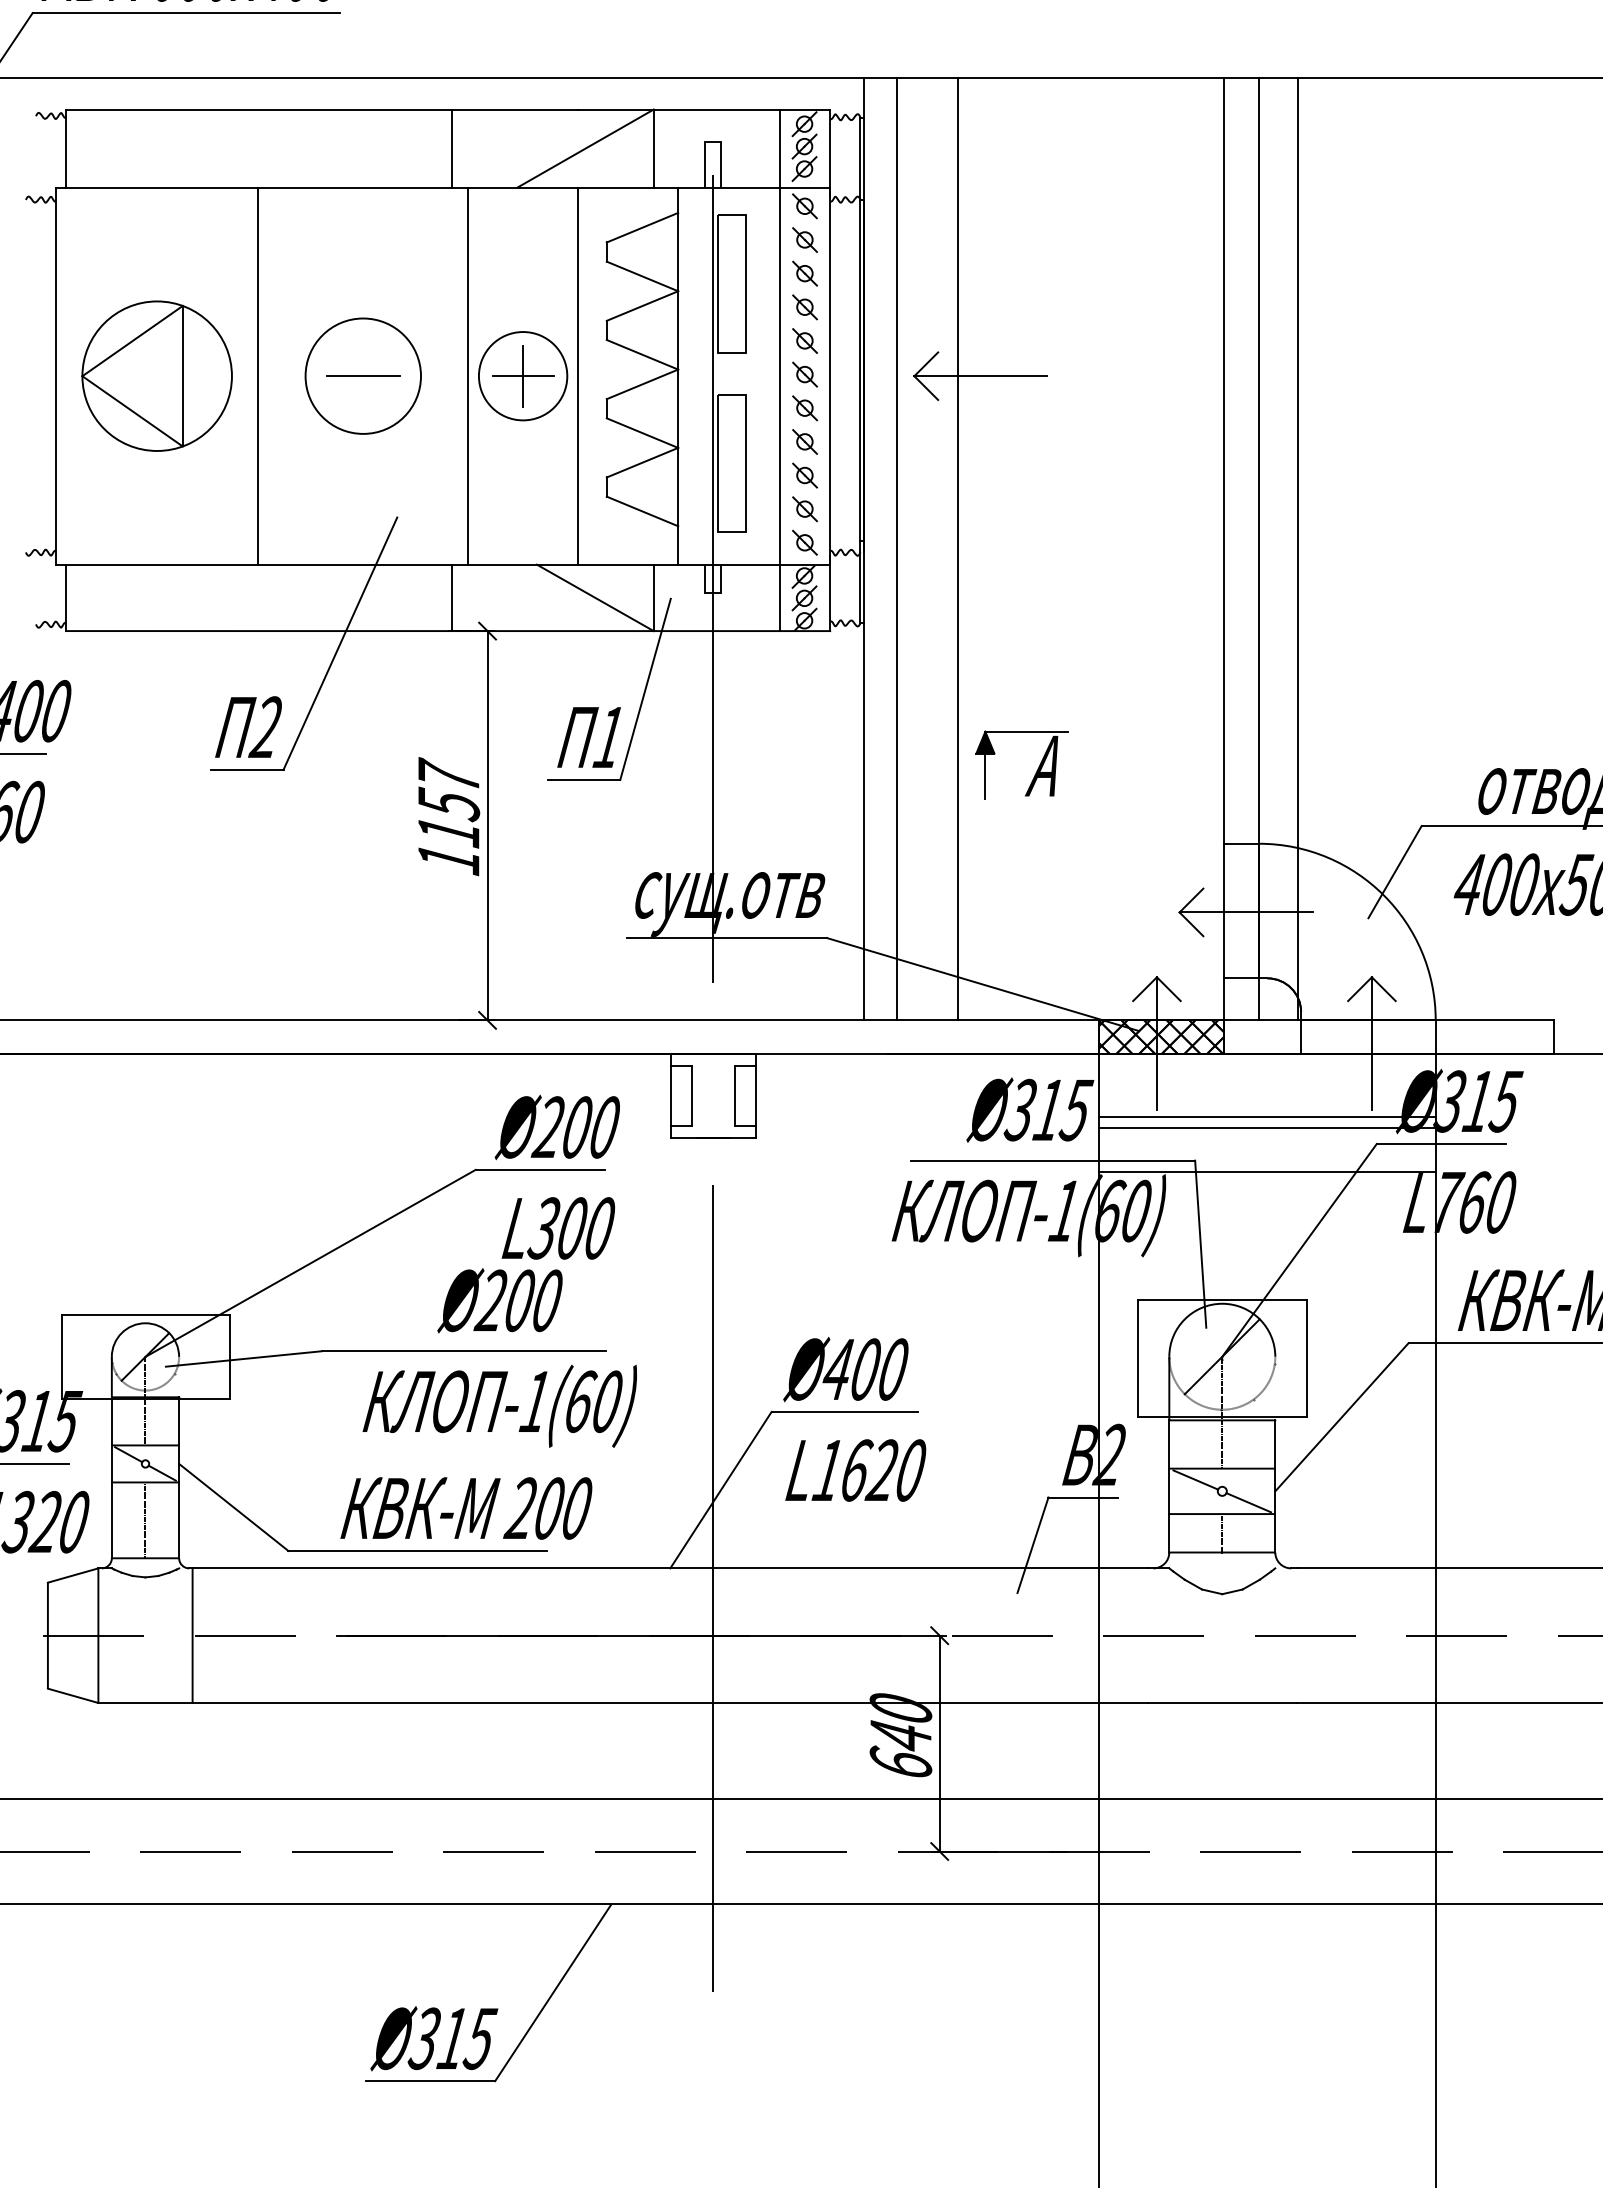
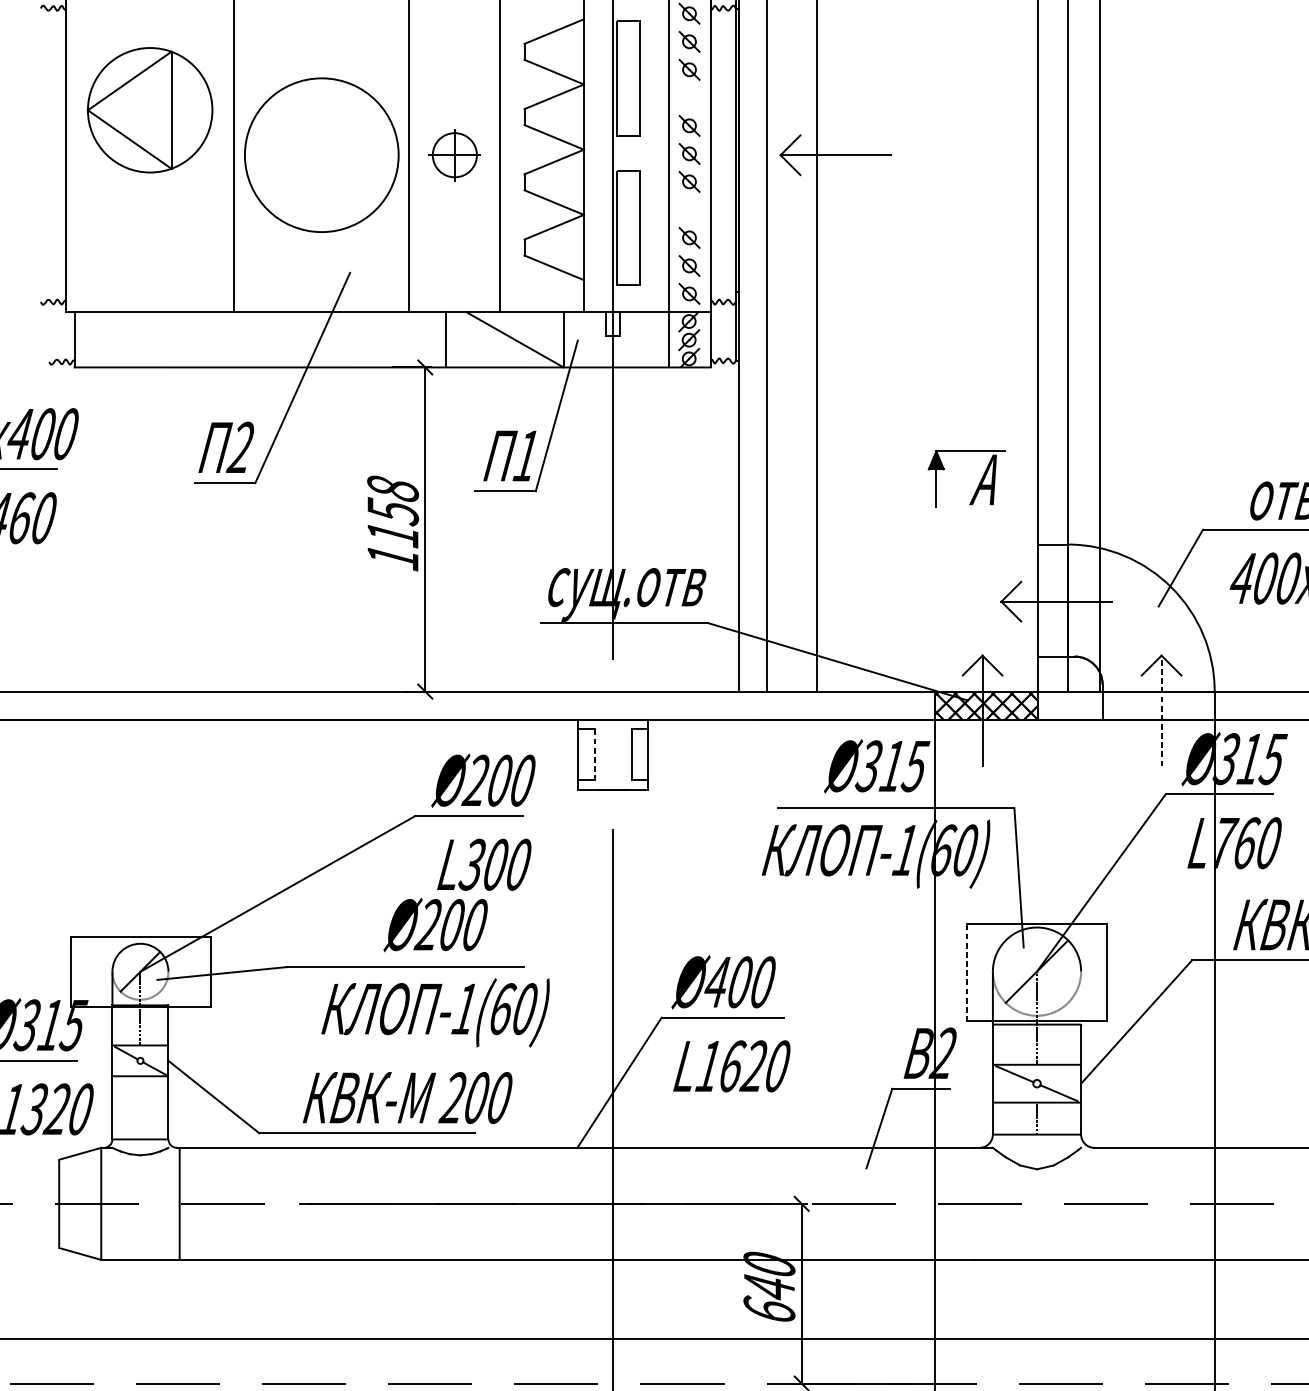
part: (804, 307) -> (689, 98), removed
part: (156, 375) -> (149, 109), moved
circle: (363, 375) -> (321, 154), size x1.6
line: (362, 376) -> (321, 155), removed
circle: (522, 376) -> (454, 155), size x0.6
part: (804, 441) -> (689, 209), removed
line: (451, 597) -> (445, 339), moved
part: (1036, 770) -> (978, 483), moved
text: (448, 774) -> (392, 486), 1157 -> 1158
line: (1371, 1043) -> (1161, 710), solid -> dashed
line: (691, 1096) -> (595, 754), solid -> dashed
line: (1267, 1117) -> (1074, 772), removed
line: (1267, 1127) -> (1074, 780), removed
line: (1267, 1171) -> (1074, 817), removed
line: (1138, 1358) -> (967, 973), solid -> dashed
line: (145, 1520) -> (140, 1107), removed

